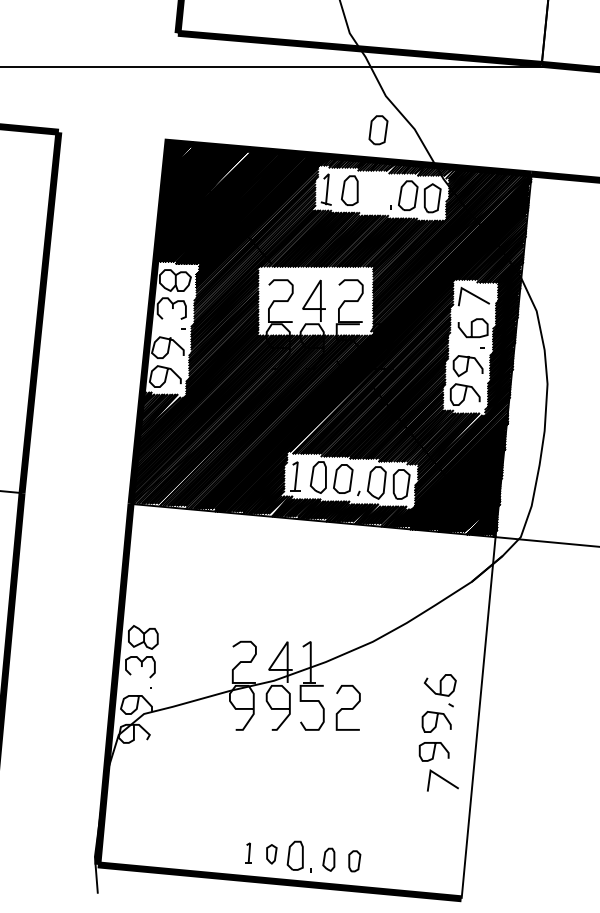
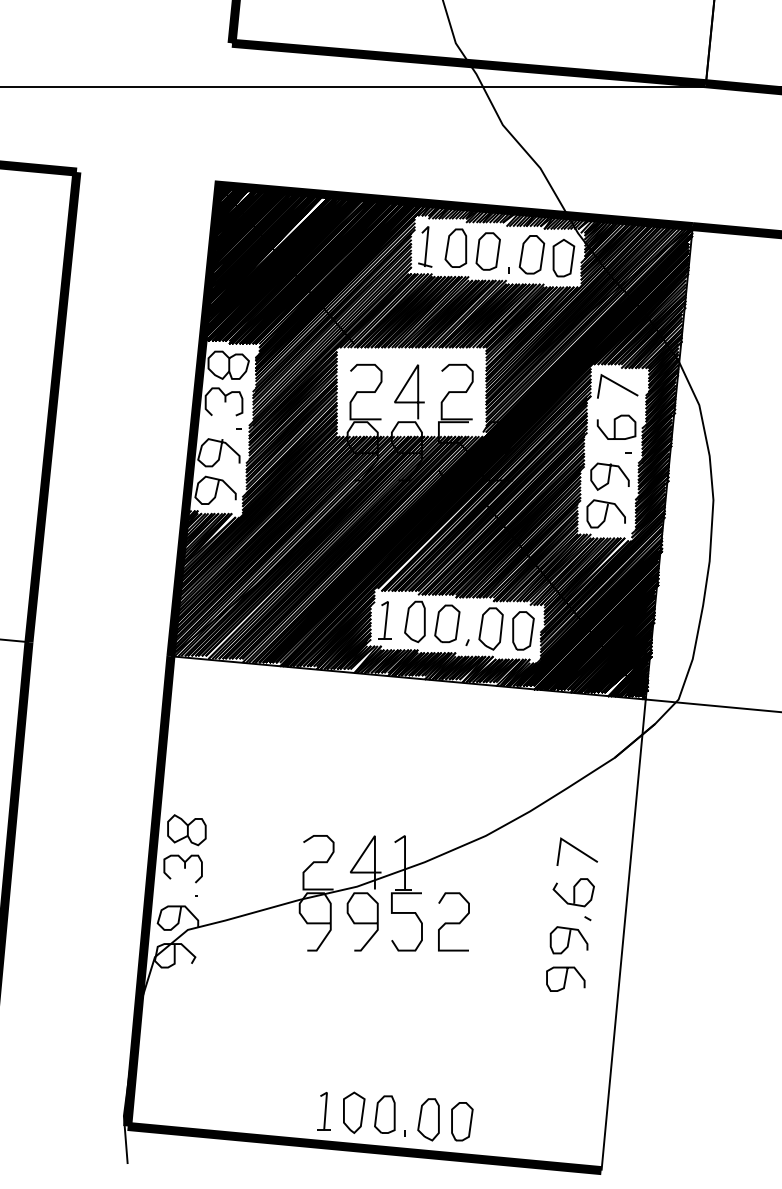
part: (377, 130) -> (487, 251), moved
line: (443, 779) -> (577, 850), moved
part: (248, 853) -> (323, 1111), size x1.43
part: (271, 854) -> (354, 1112), size x1.67
part: (328, 859) -> (428, 1119), size x1.43
part: (354, 861) -> (462, 1121), size x1.43

